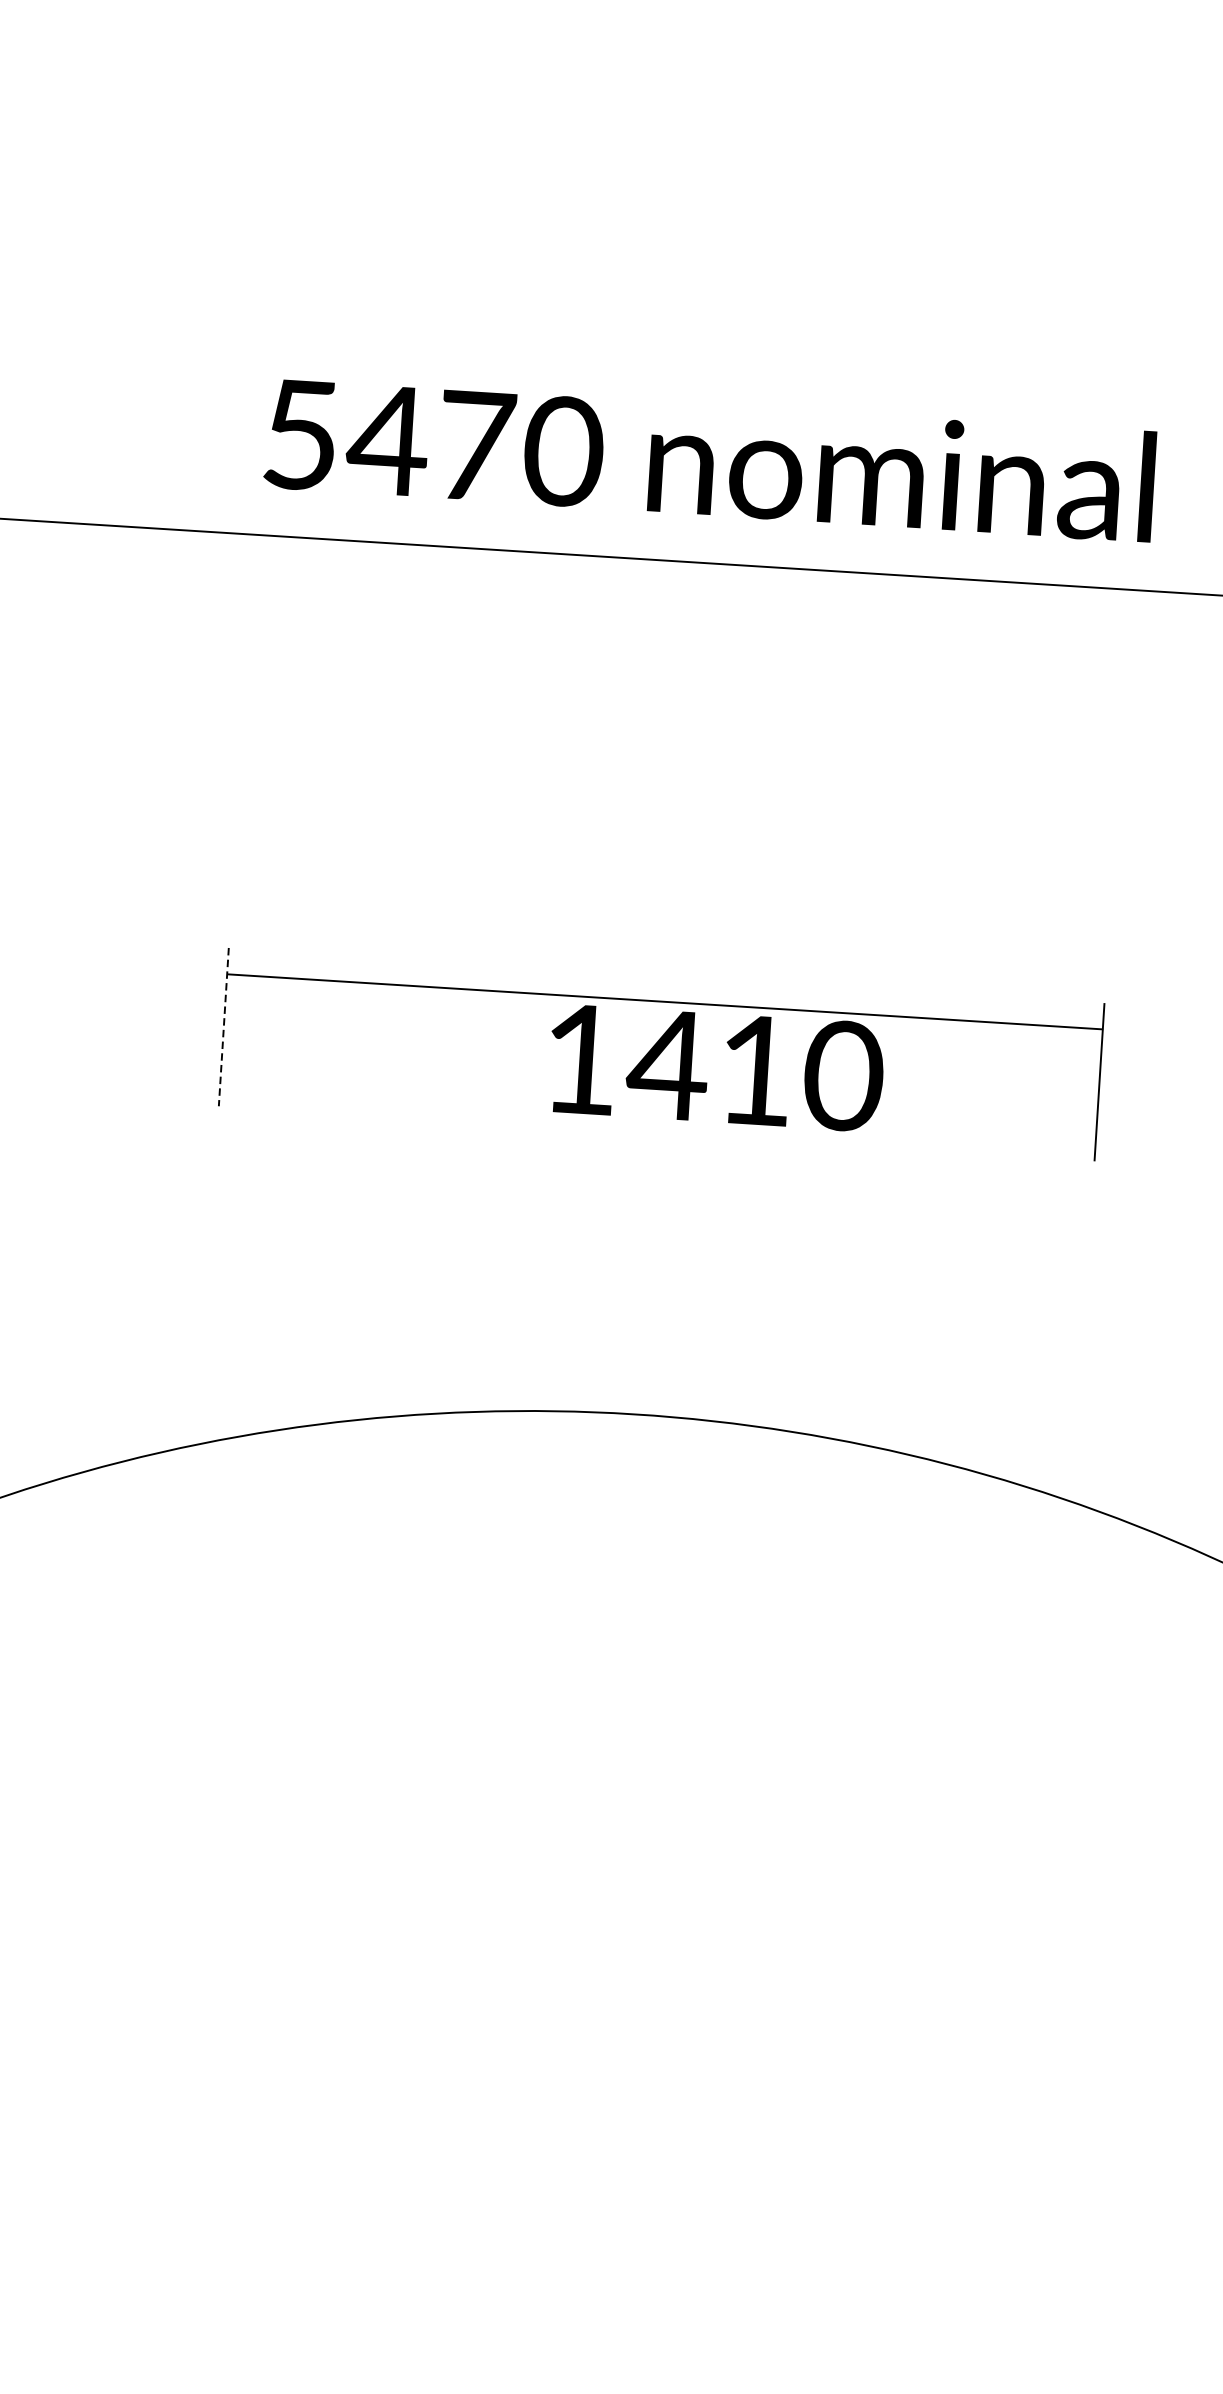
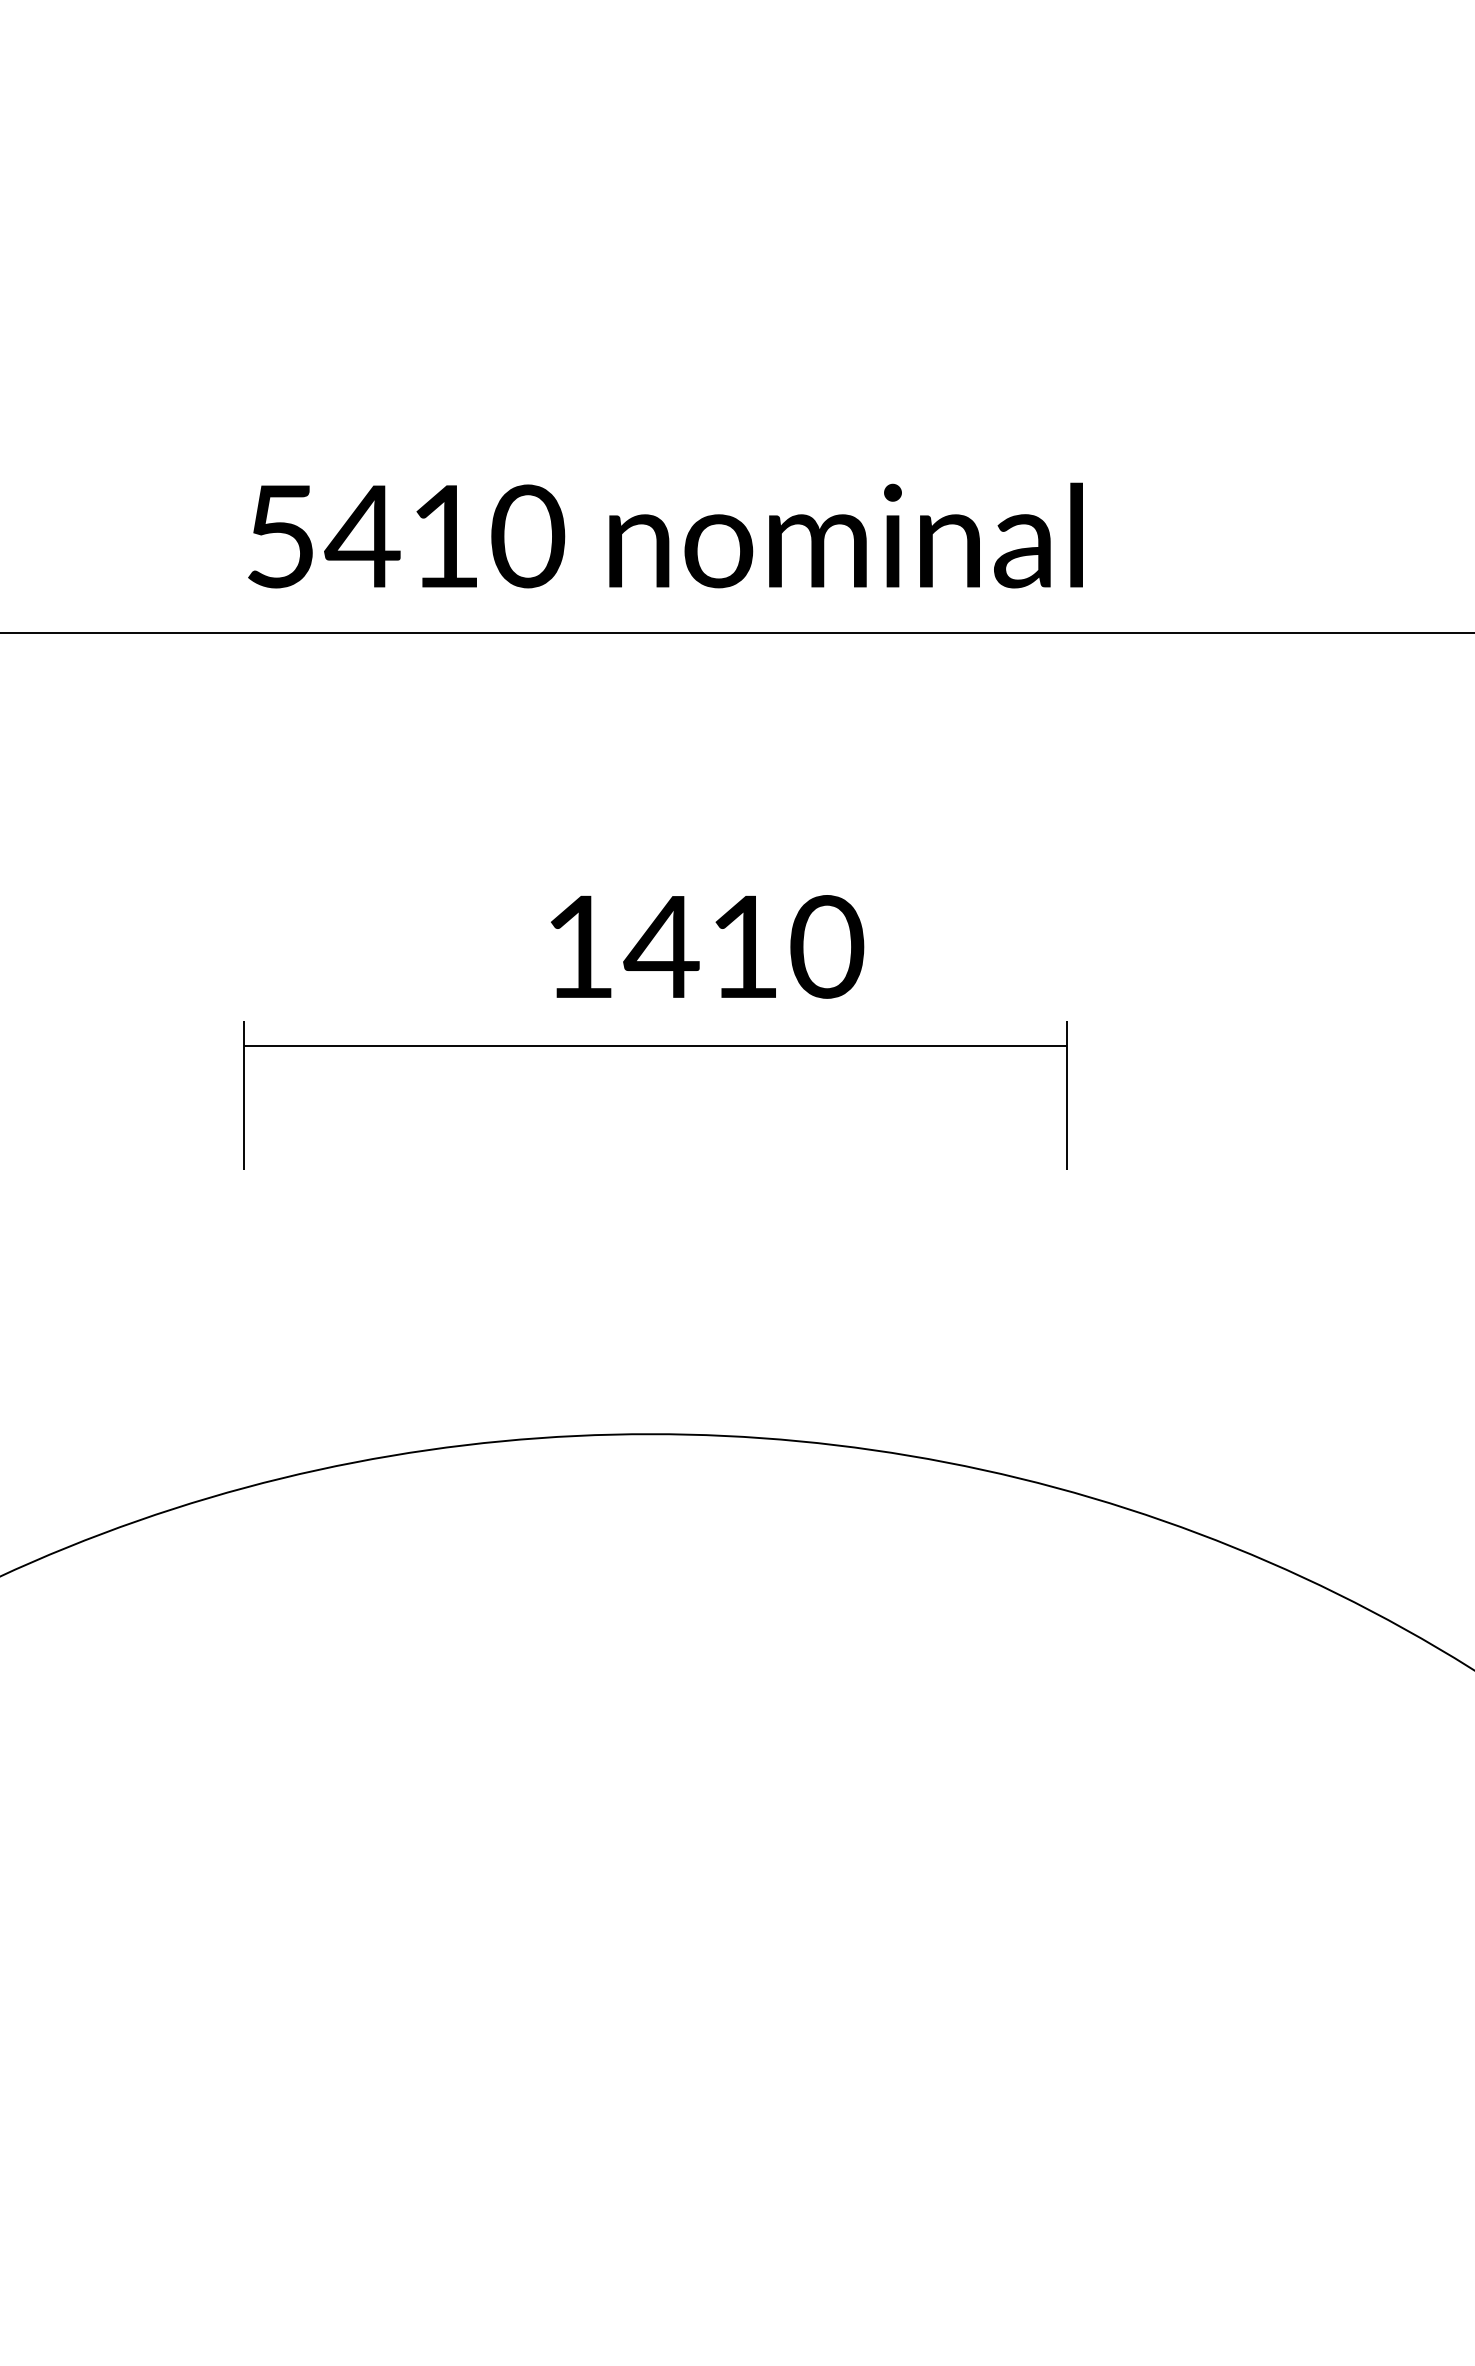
text: (477, 446) -> (446, 536), 5470 -> 5410
line: (223, 1027) -> (243, 1096), dashed -> solid
text: (716, 1067) -> (707, 946), moved

